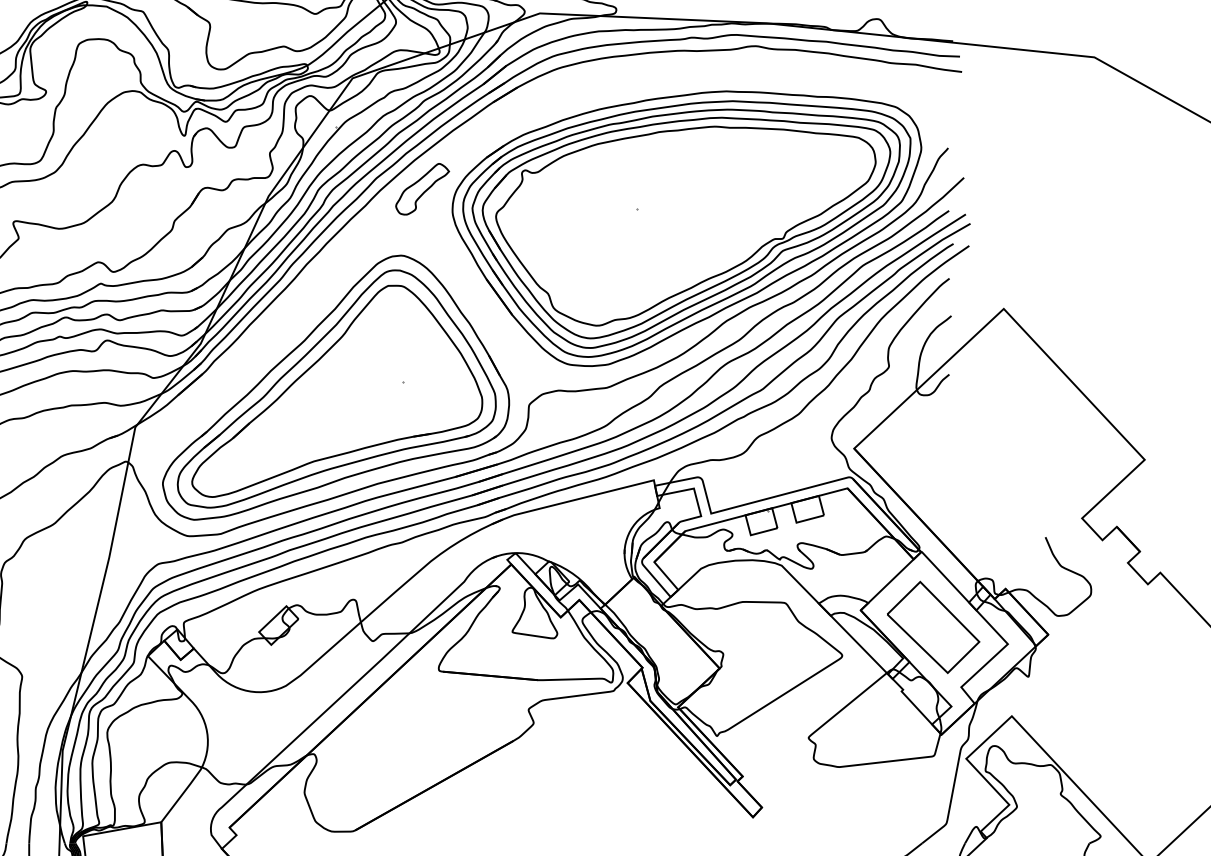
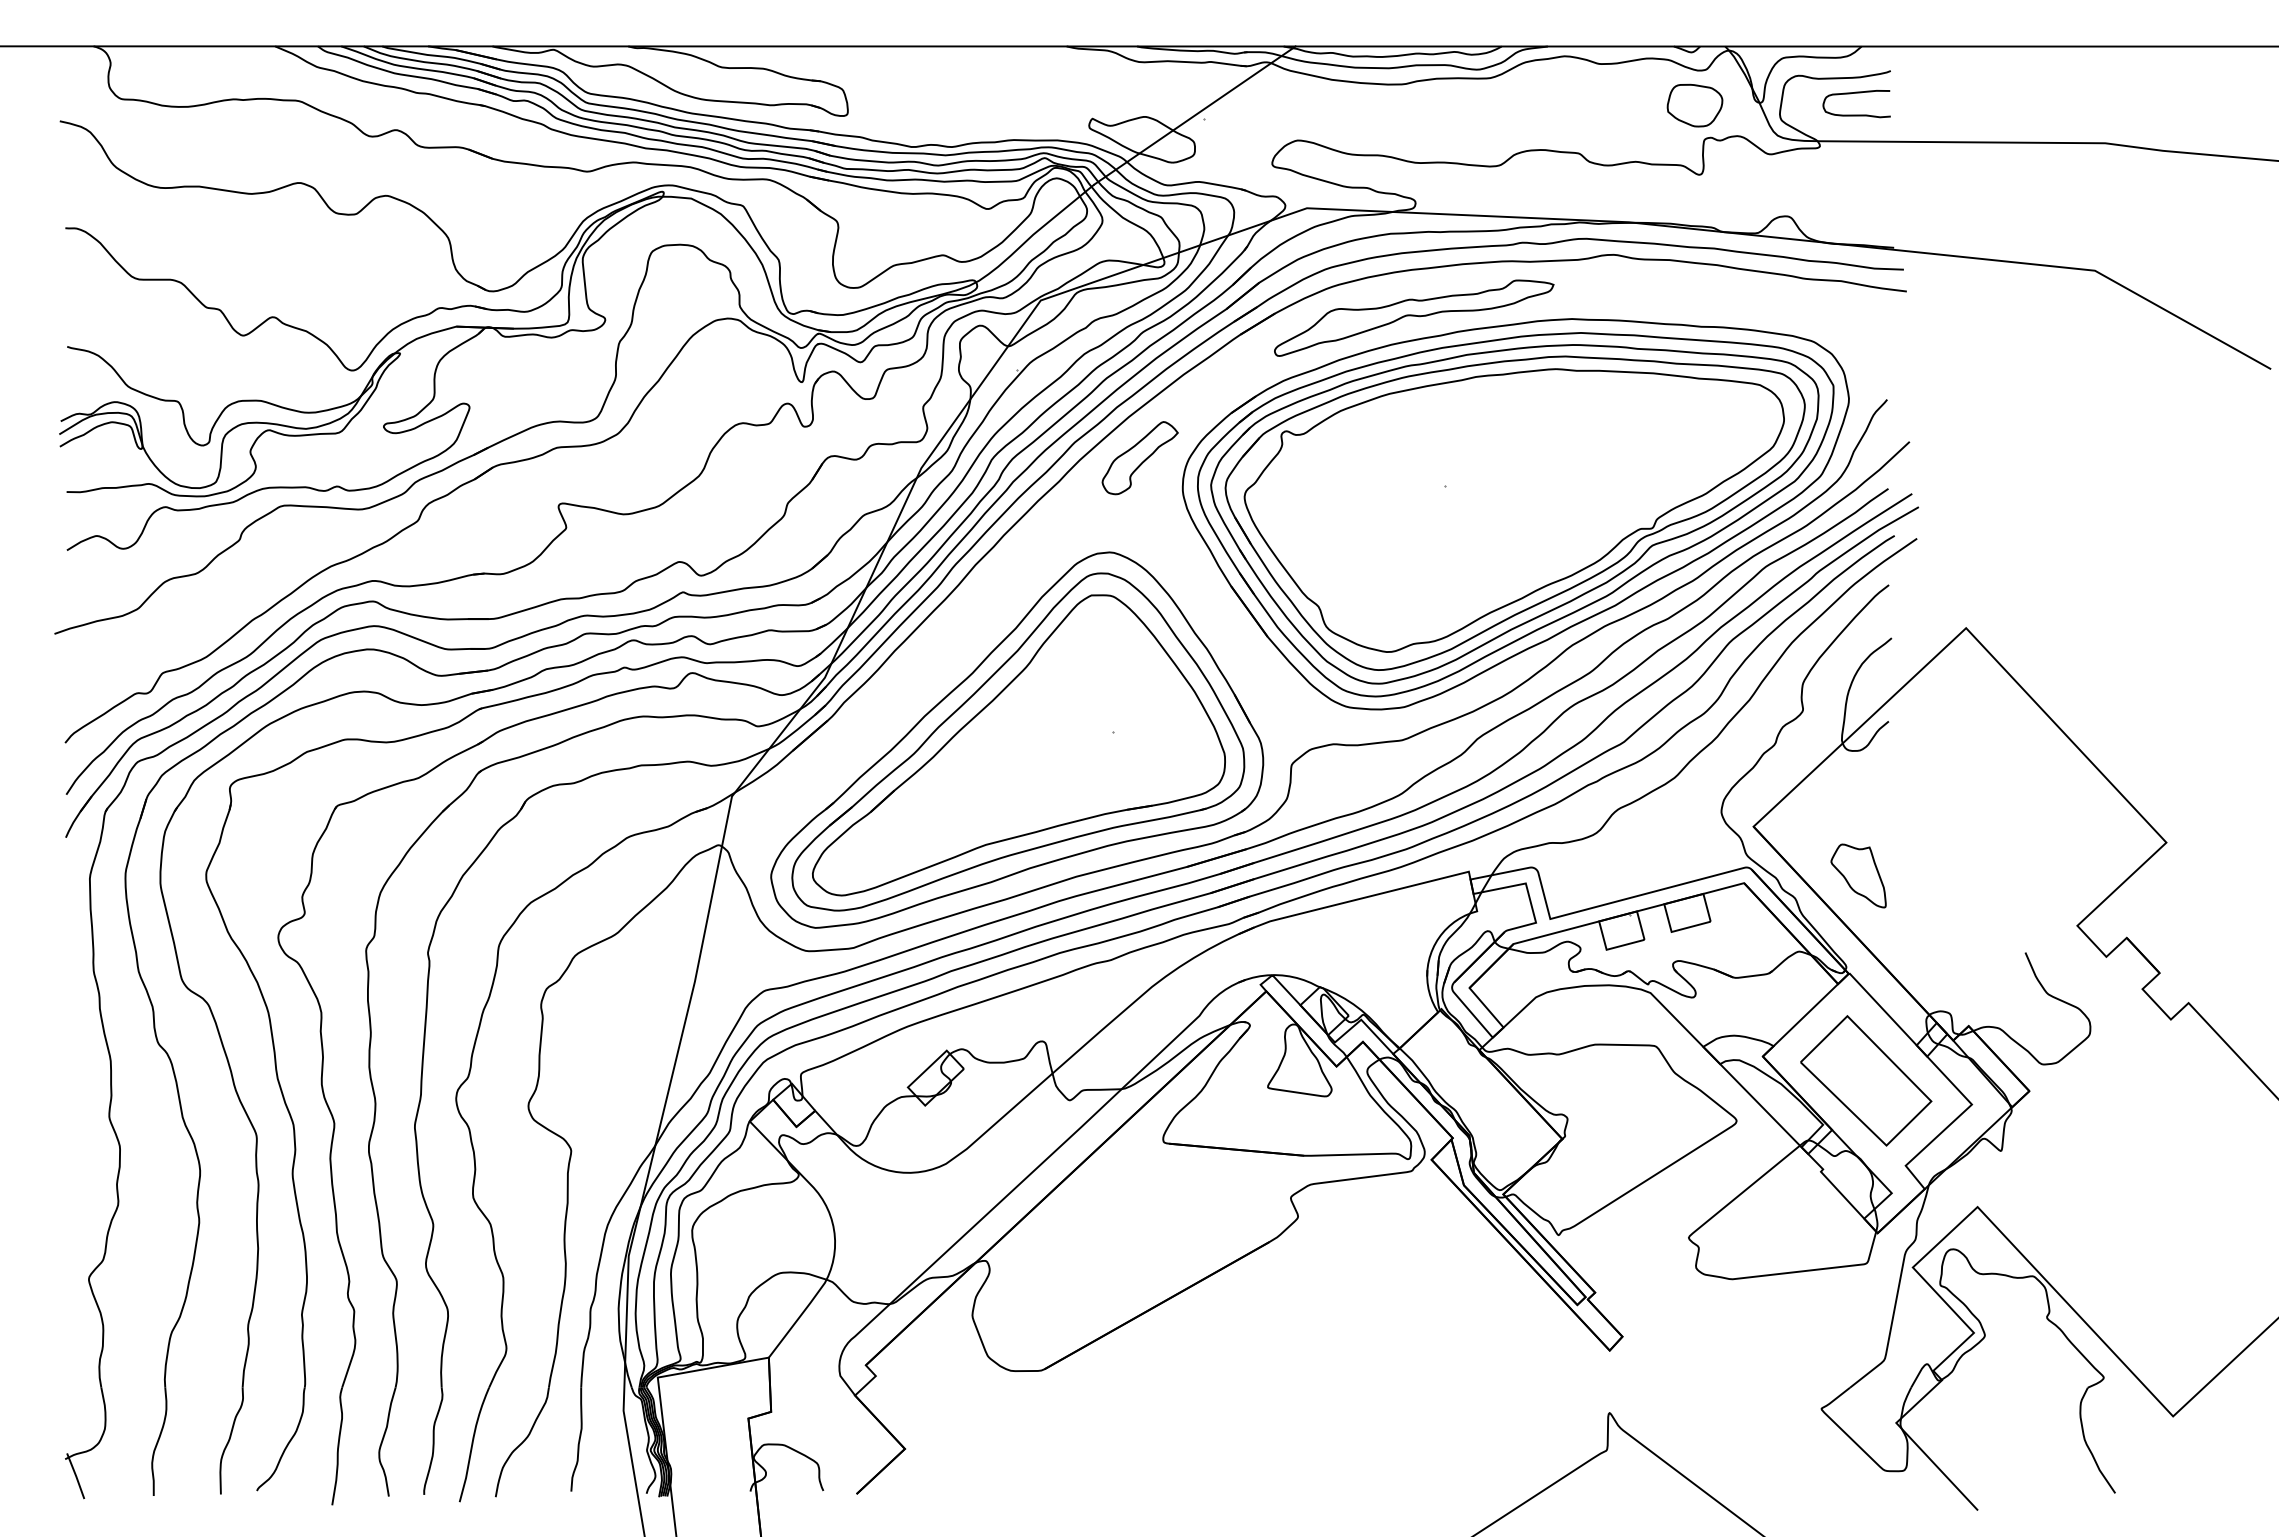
part: (615, 90) -> (1414, 317), added
part: (928, 482) -> (1858, 875), added

